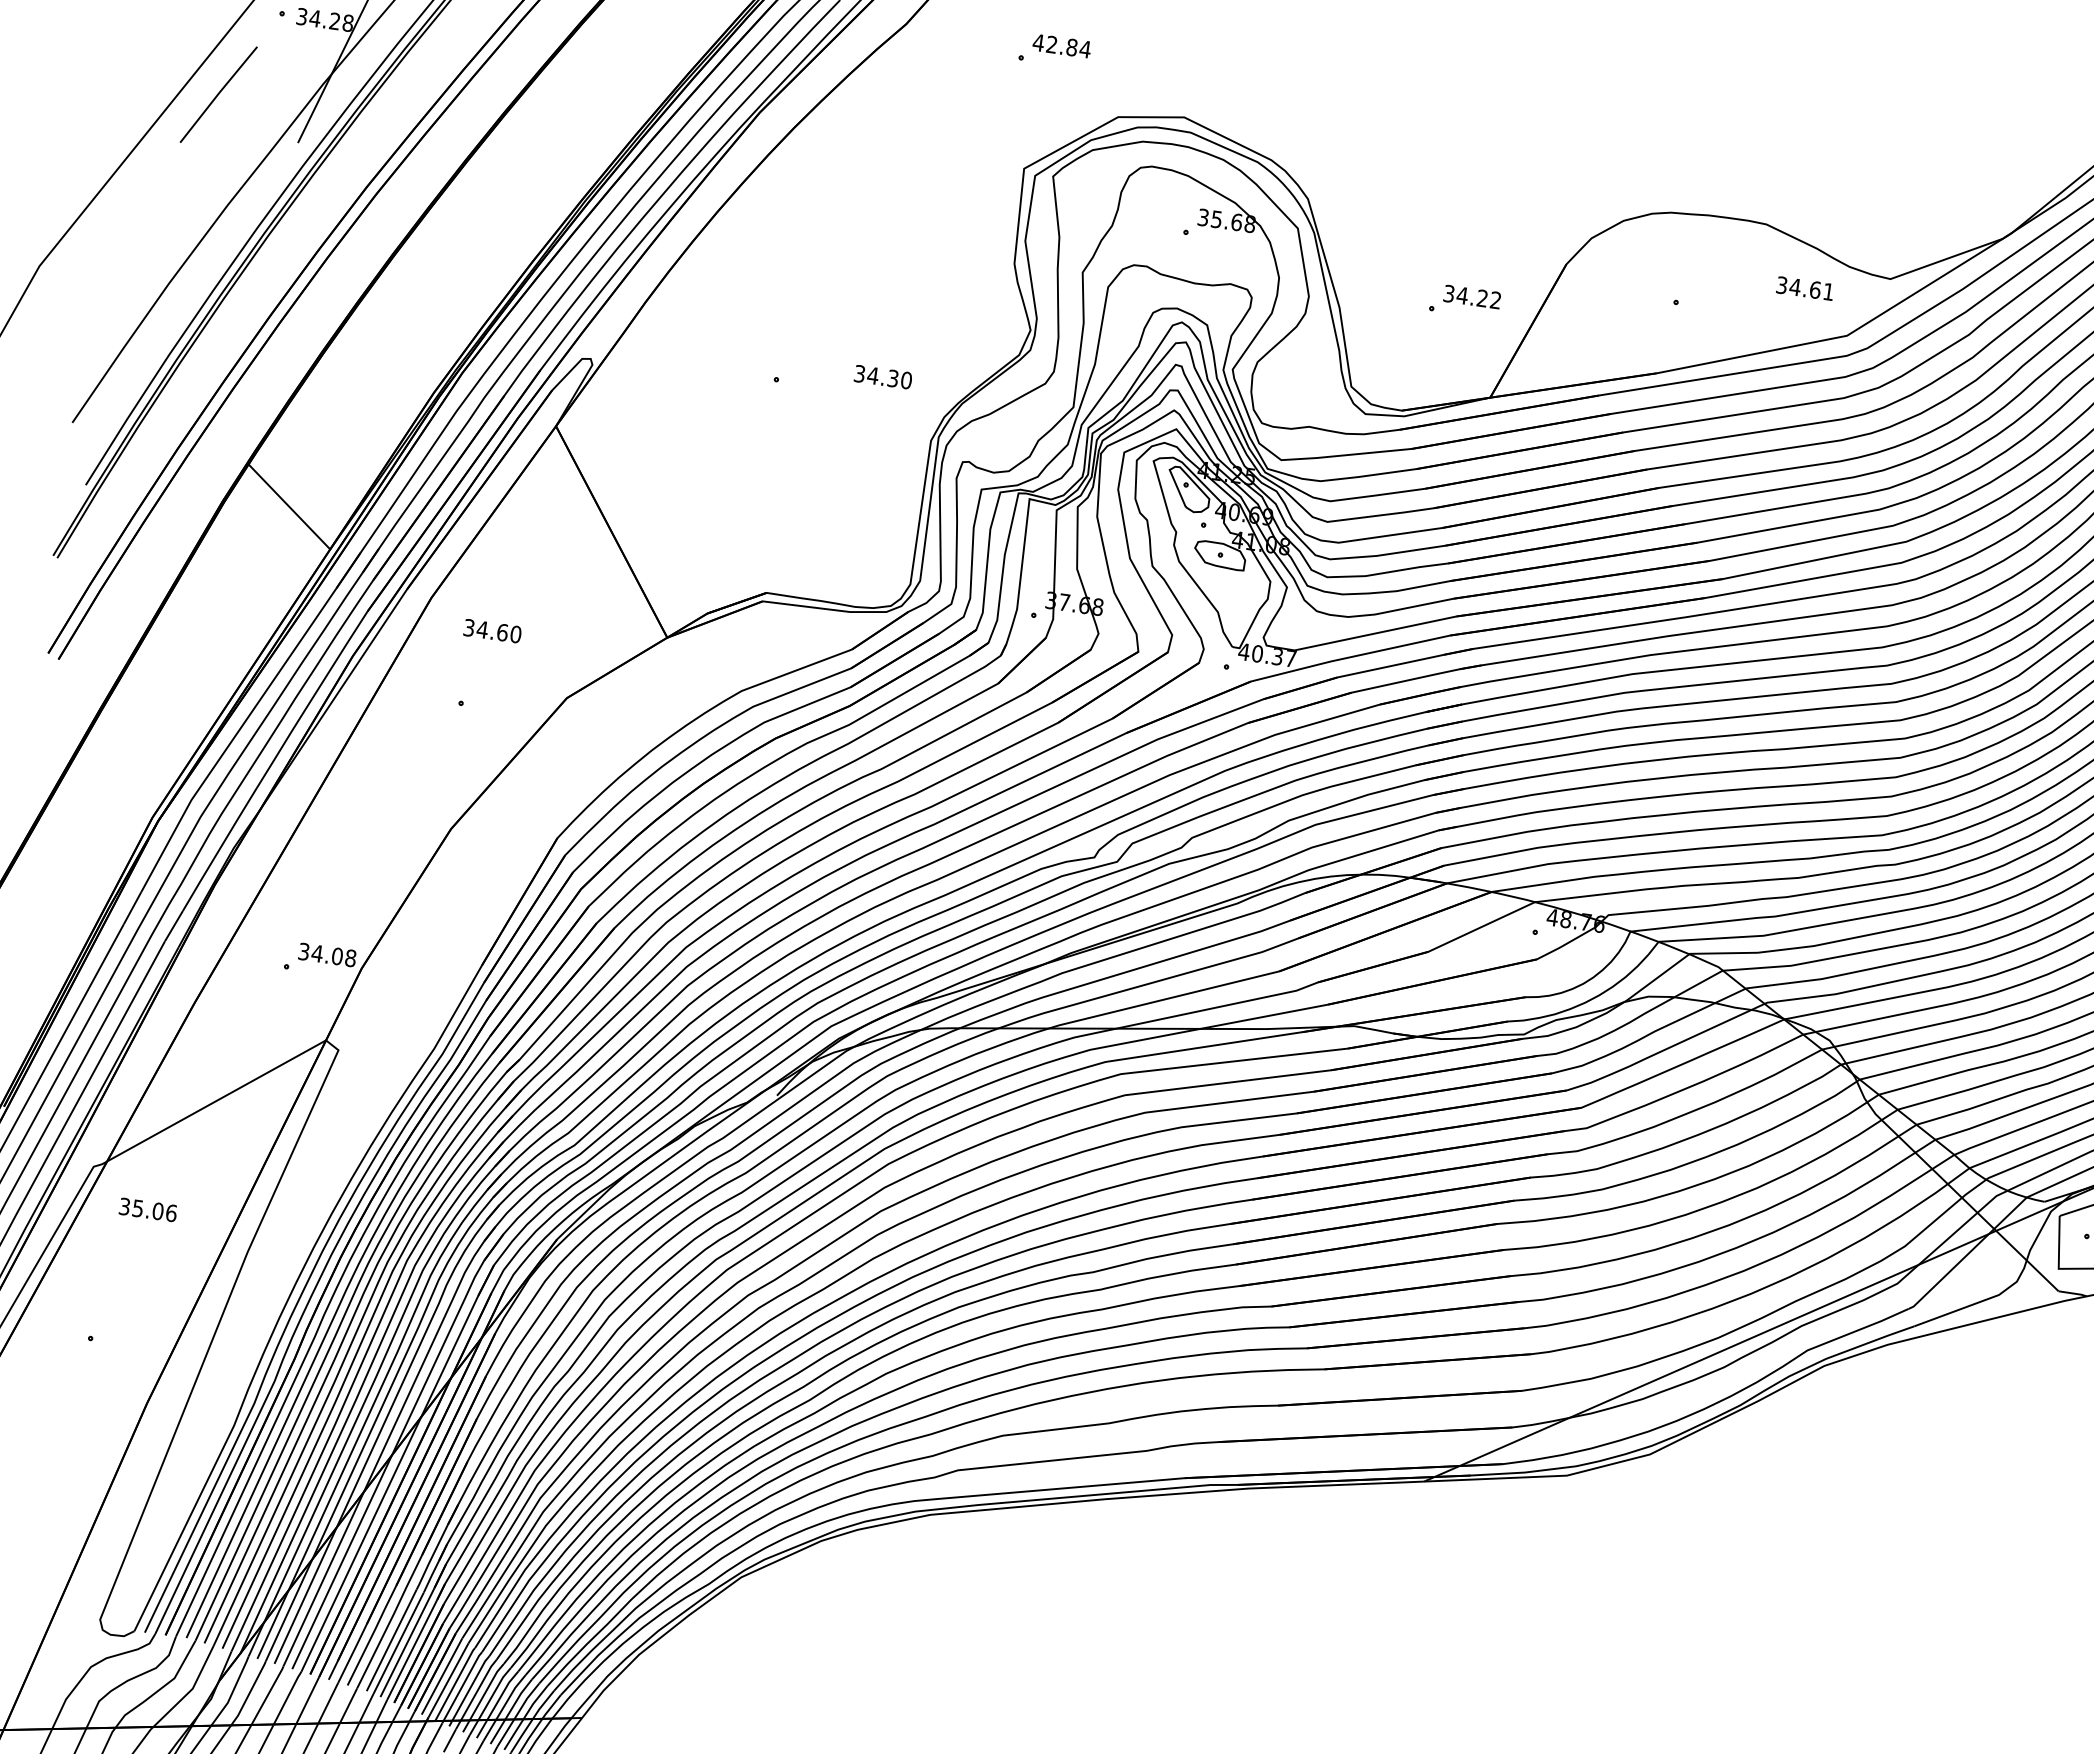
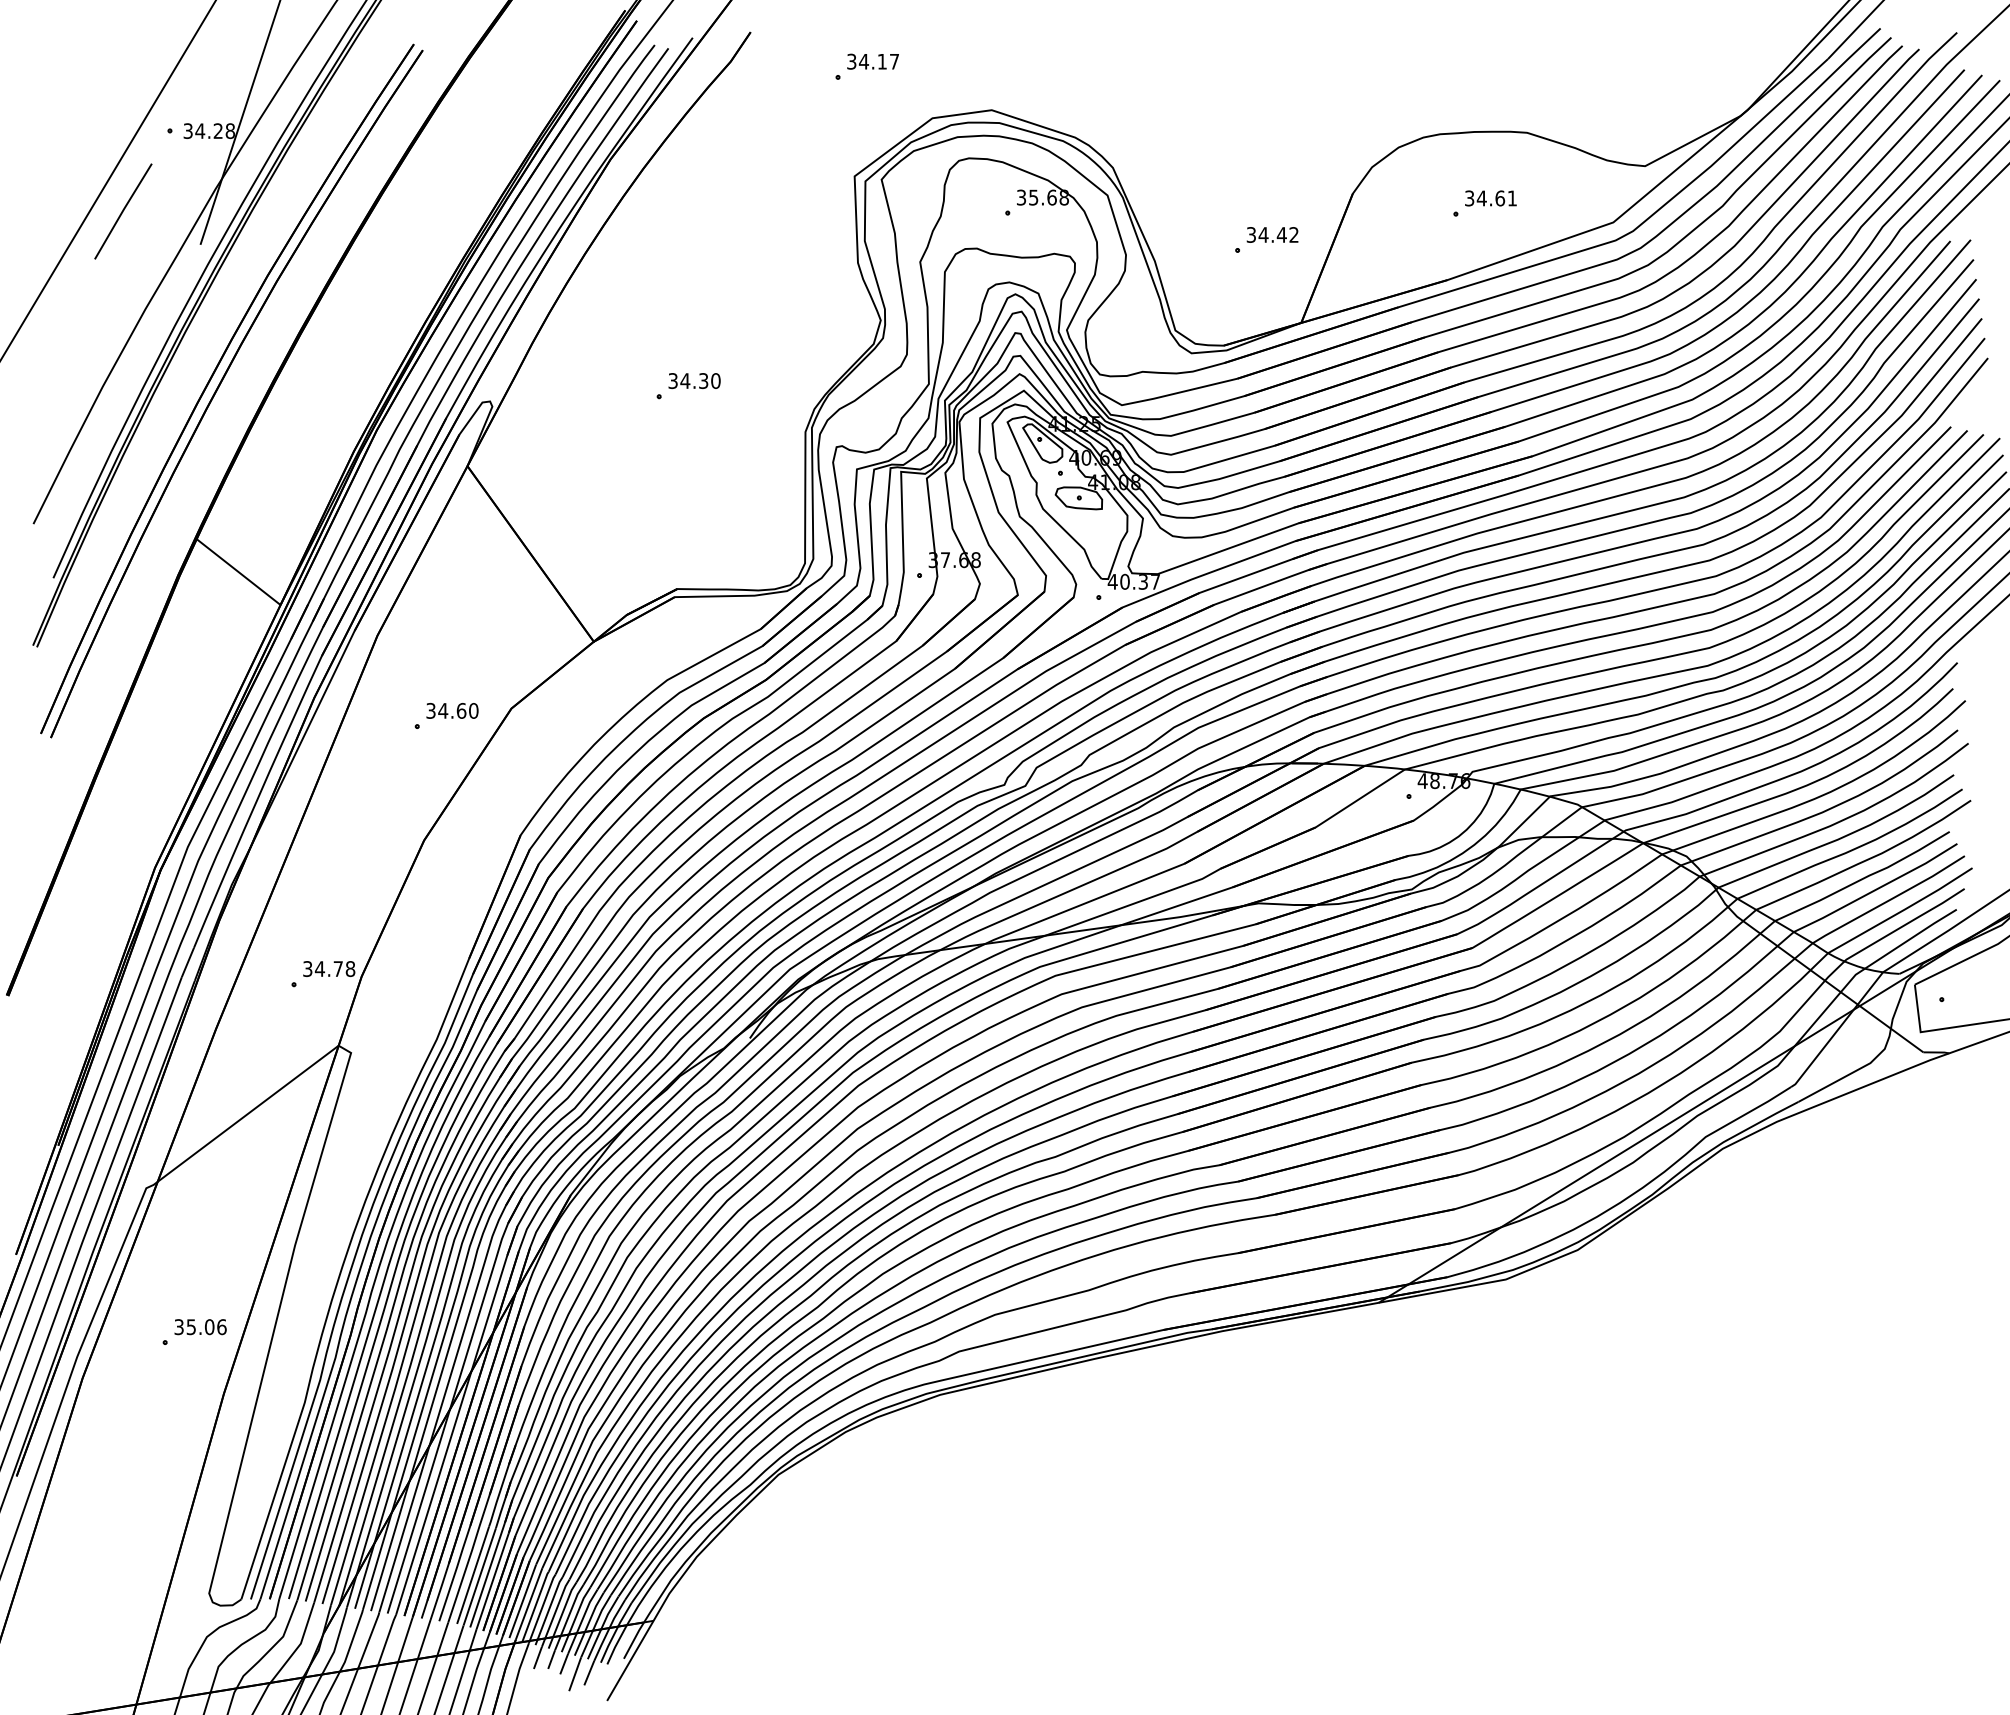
text: (1061, 45) -> (872, 61), 42.84 -> 34.17
text: (1804, 288) -> (1490, 198), moved
text: (1482, 297) -> (1281, 234), 34.22 -> 34.42
text: (883, 376) -> (694, 380), moved
text: (492, 630) -> (452, 710), moved
text: (337, 955) -> (338, 968), 34.08 -> 34.78
text: (148, 1210) -> (200, 1327), moved

